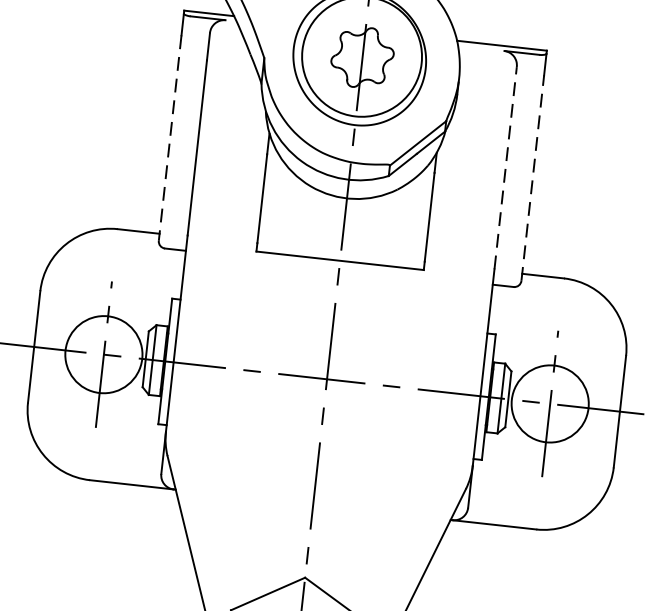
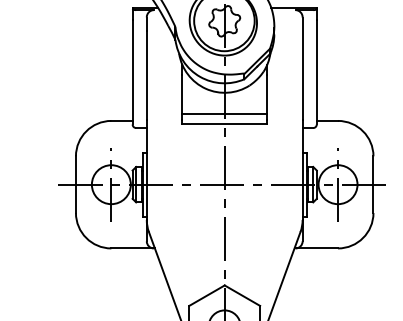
line: (169, 138) -> (132, 72), dashed -> solid
line: (505, 167) -> (302, 68), dashed -> solid
line: (532, 176) -> (316, 71), dashed -> solid
line: (342, 239) -> (224, 113), added

